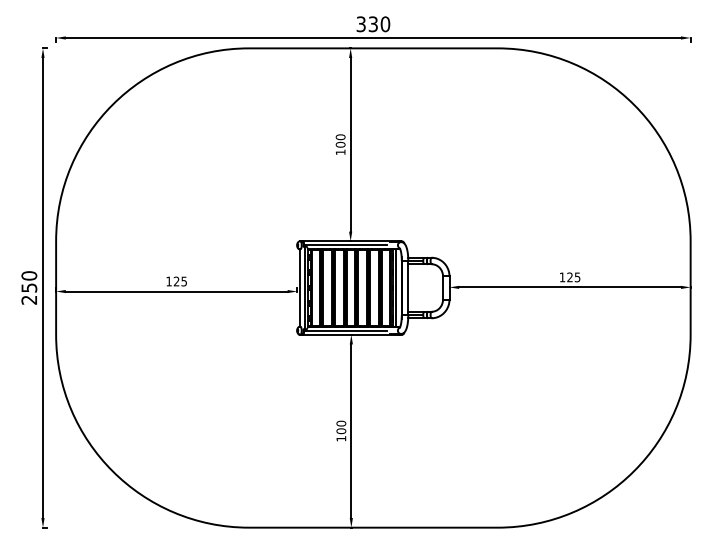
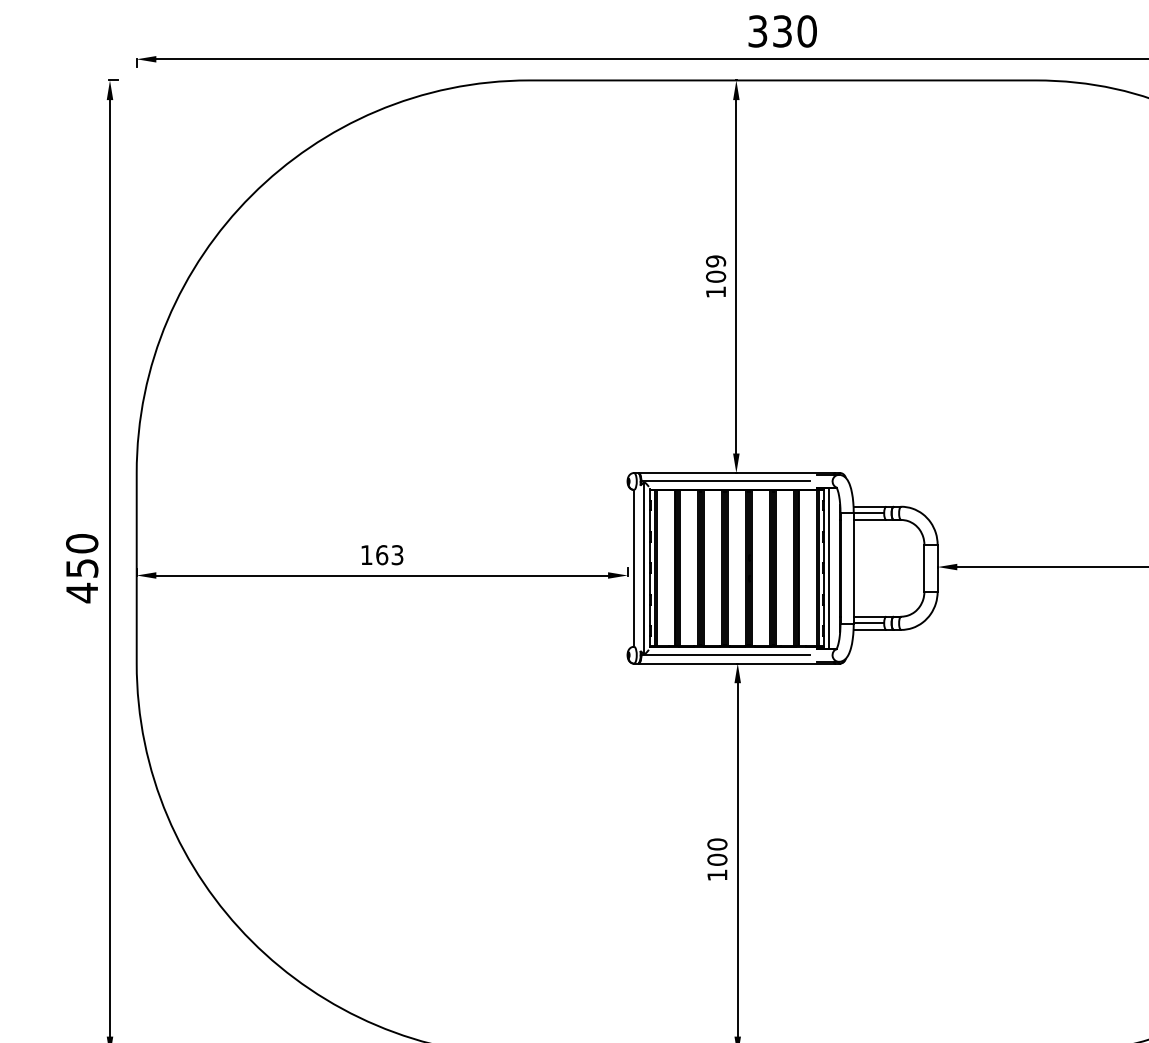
text: (340, 137) -> (715, 261), 100 -> 109
text: (179, 281) -> (387, 555), 125 -> 163
text: (28, 300) -> (80, 593), 250 -> 450

